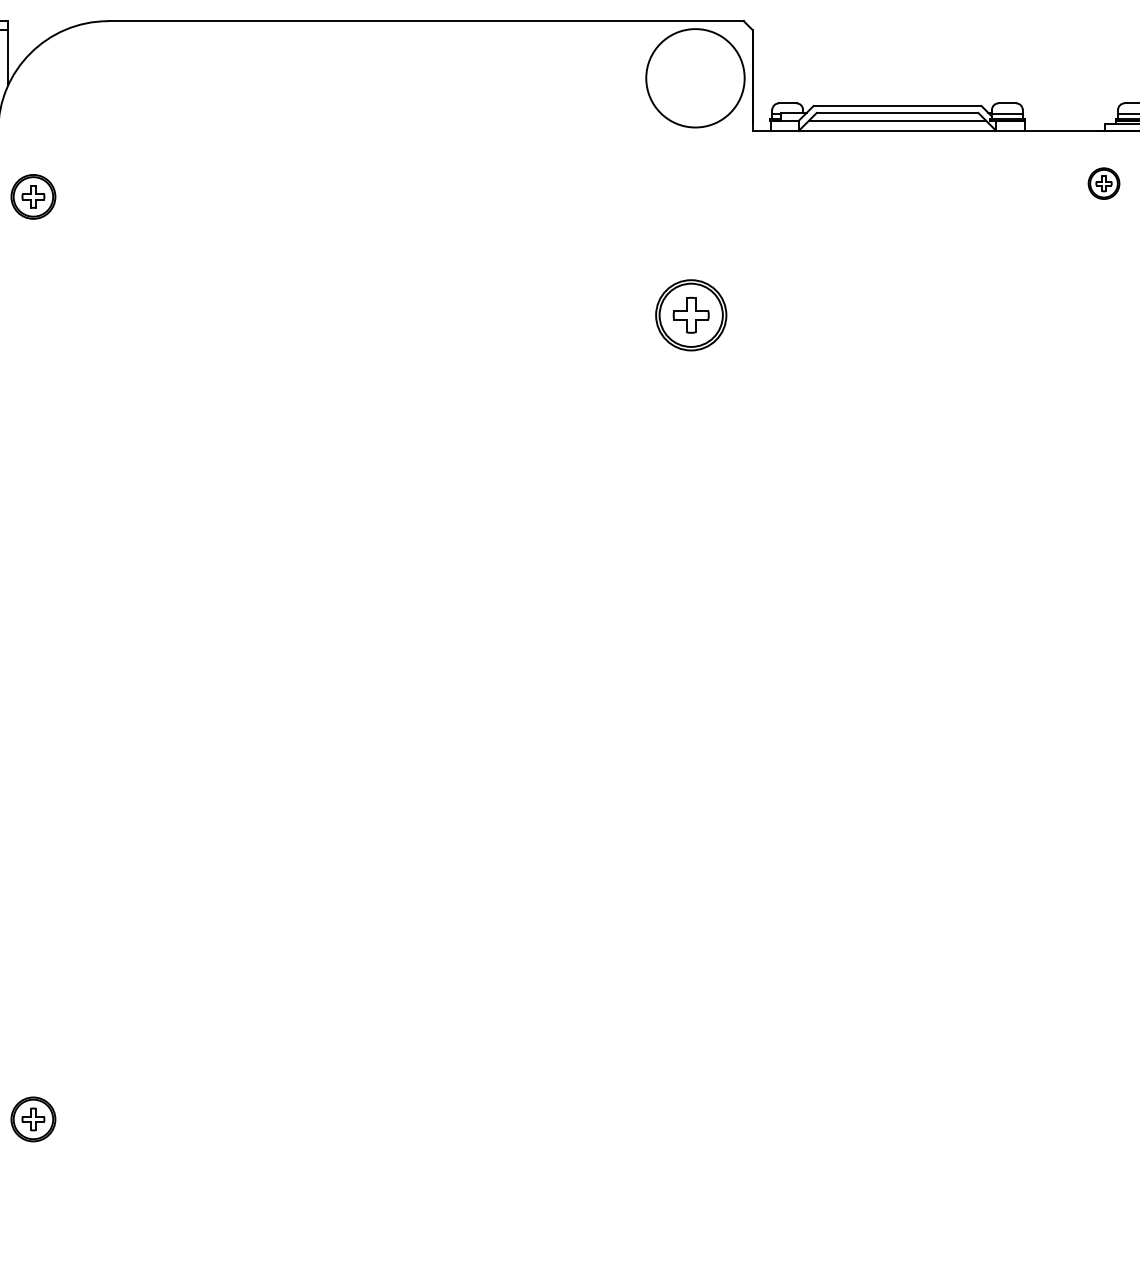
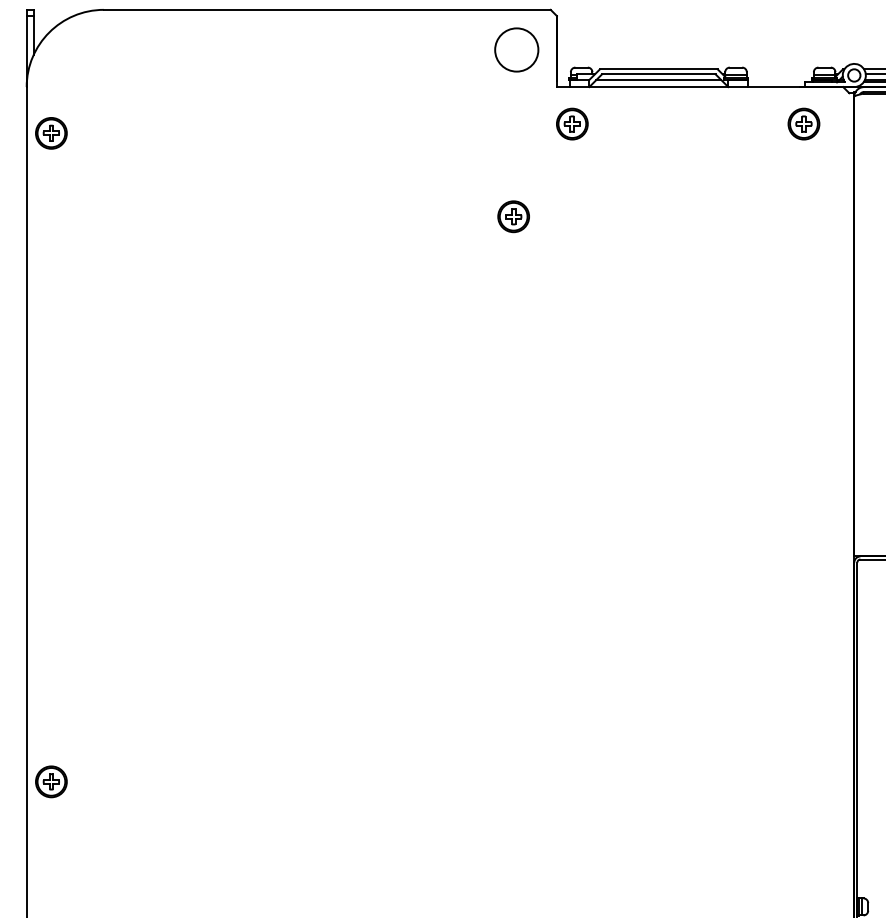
circle: (695, 77) -> (516, 49), size x0.62
part: (774, 182) -> (572, 123), added
part: (1103, 182) -> (803, 123), size x1.43
part: (690, 315) -> (513, 216), size x0.62

